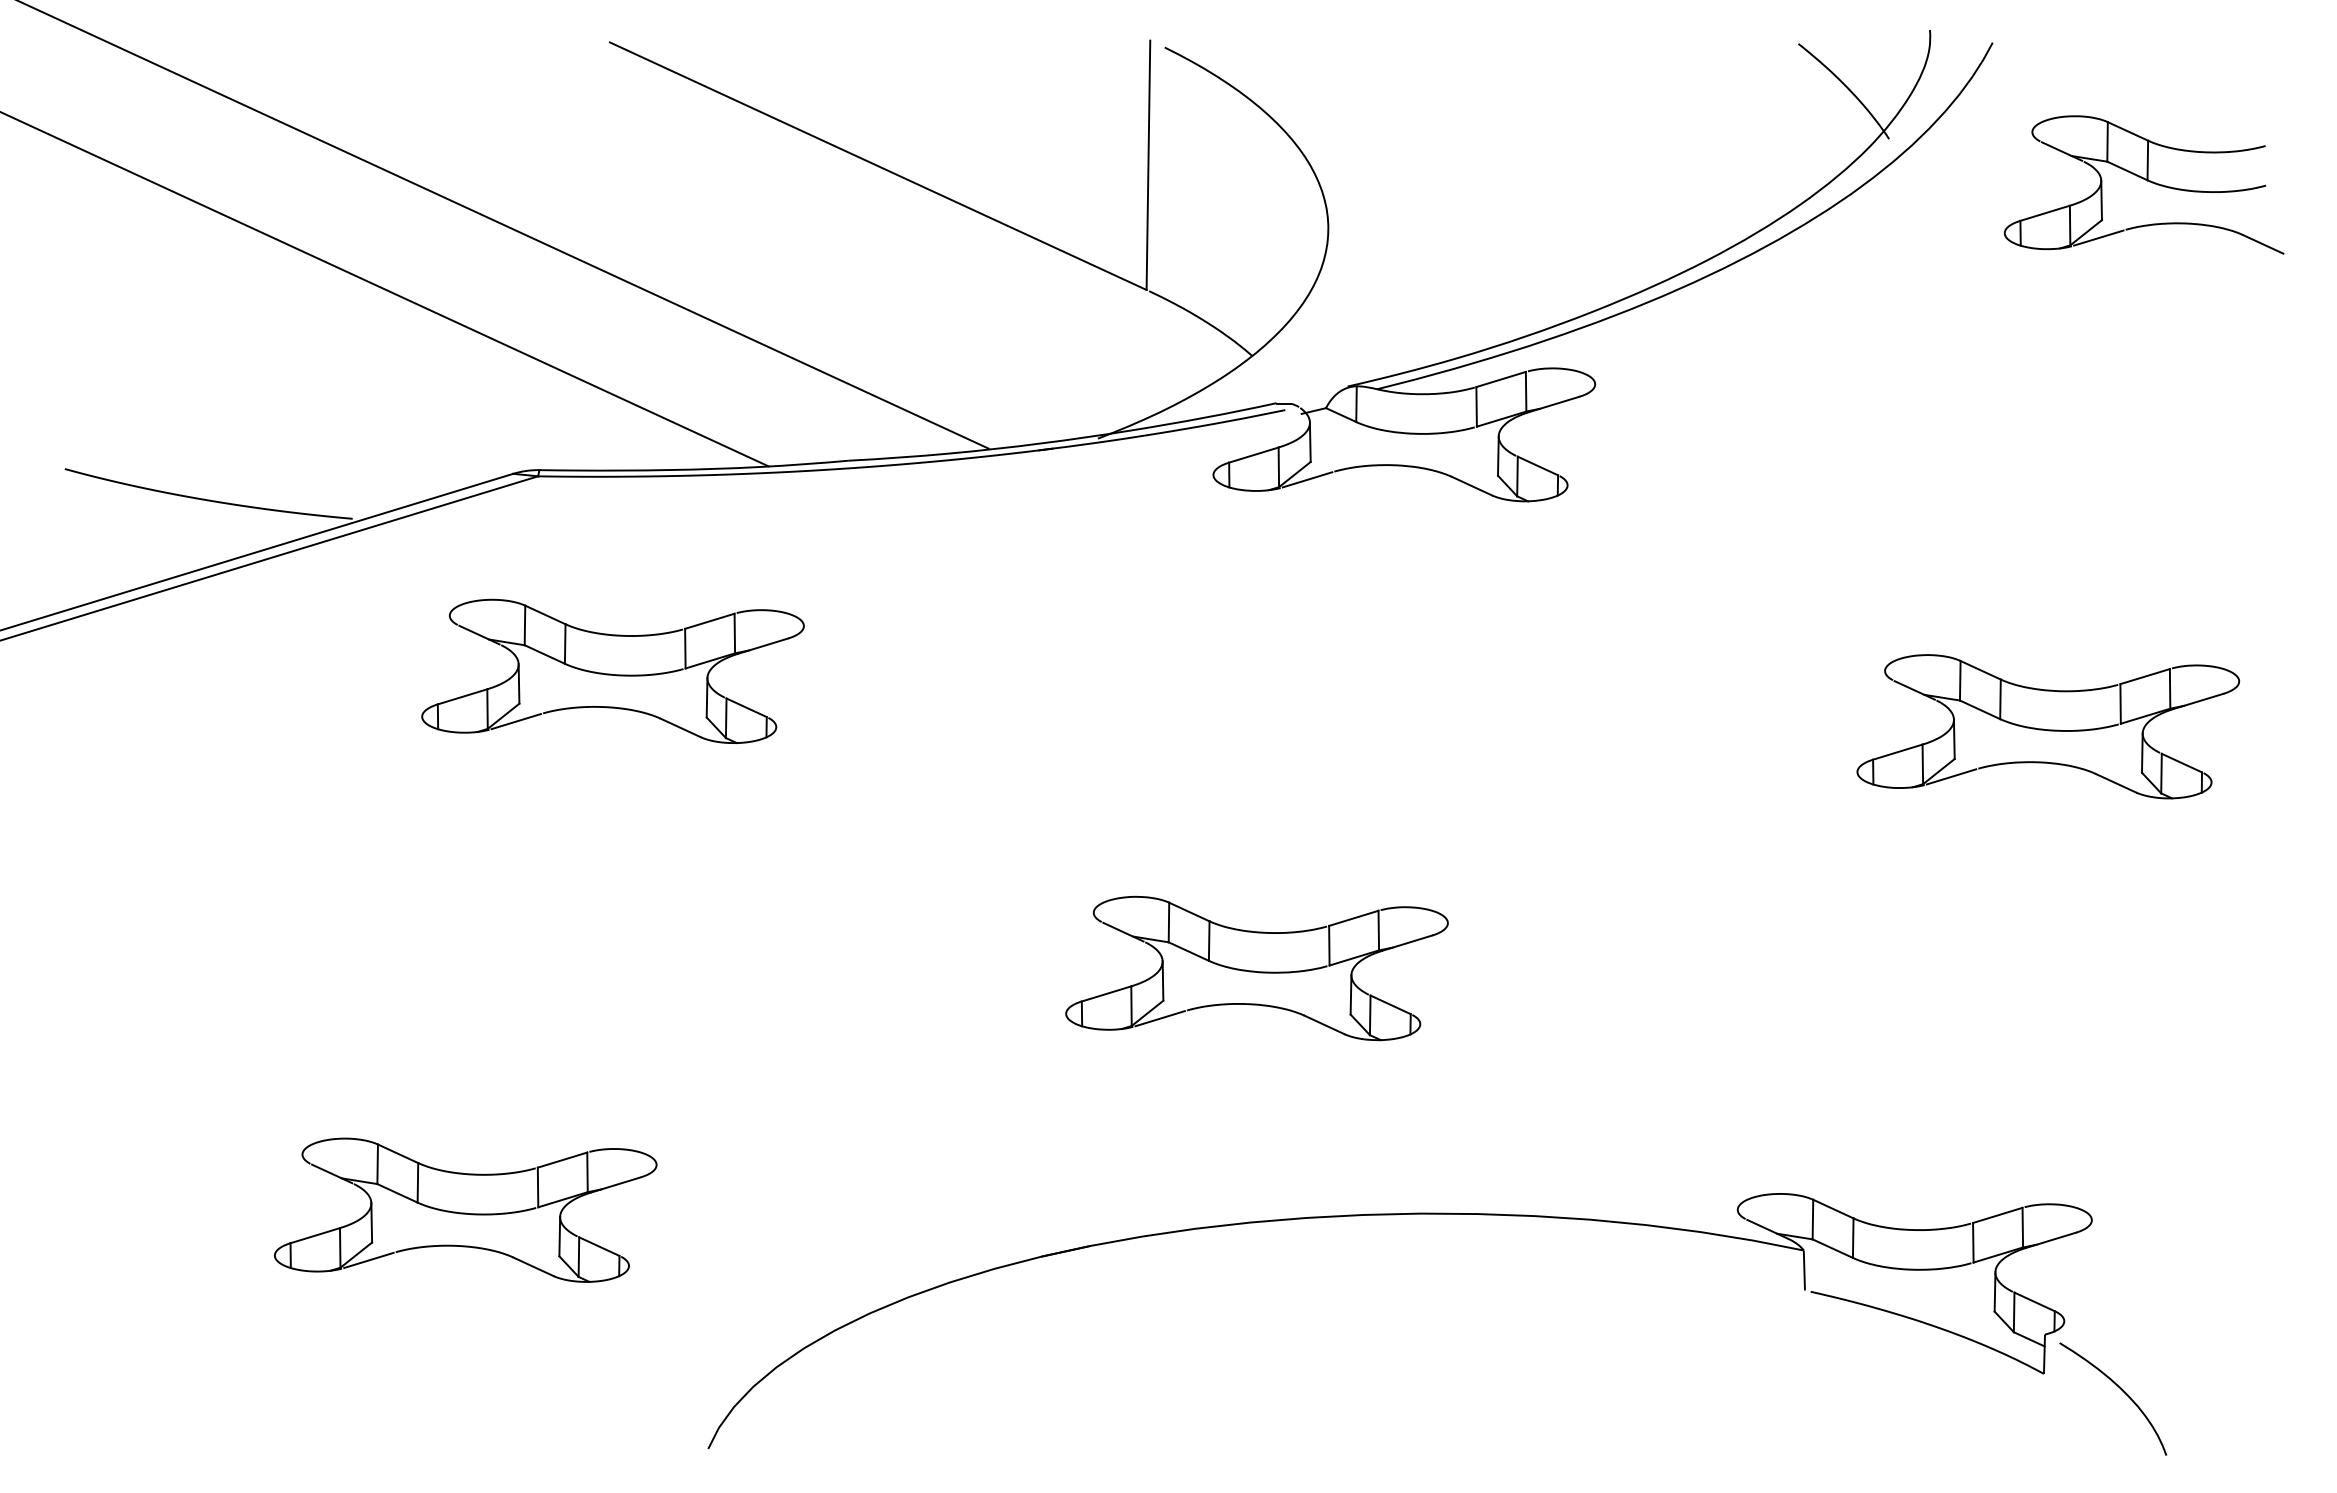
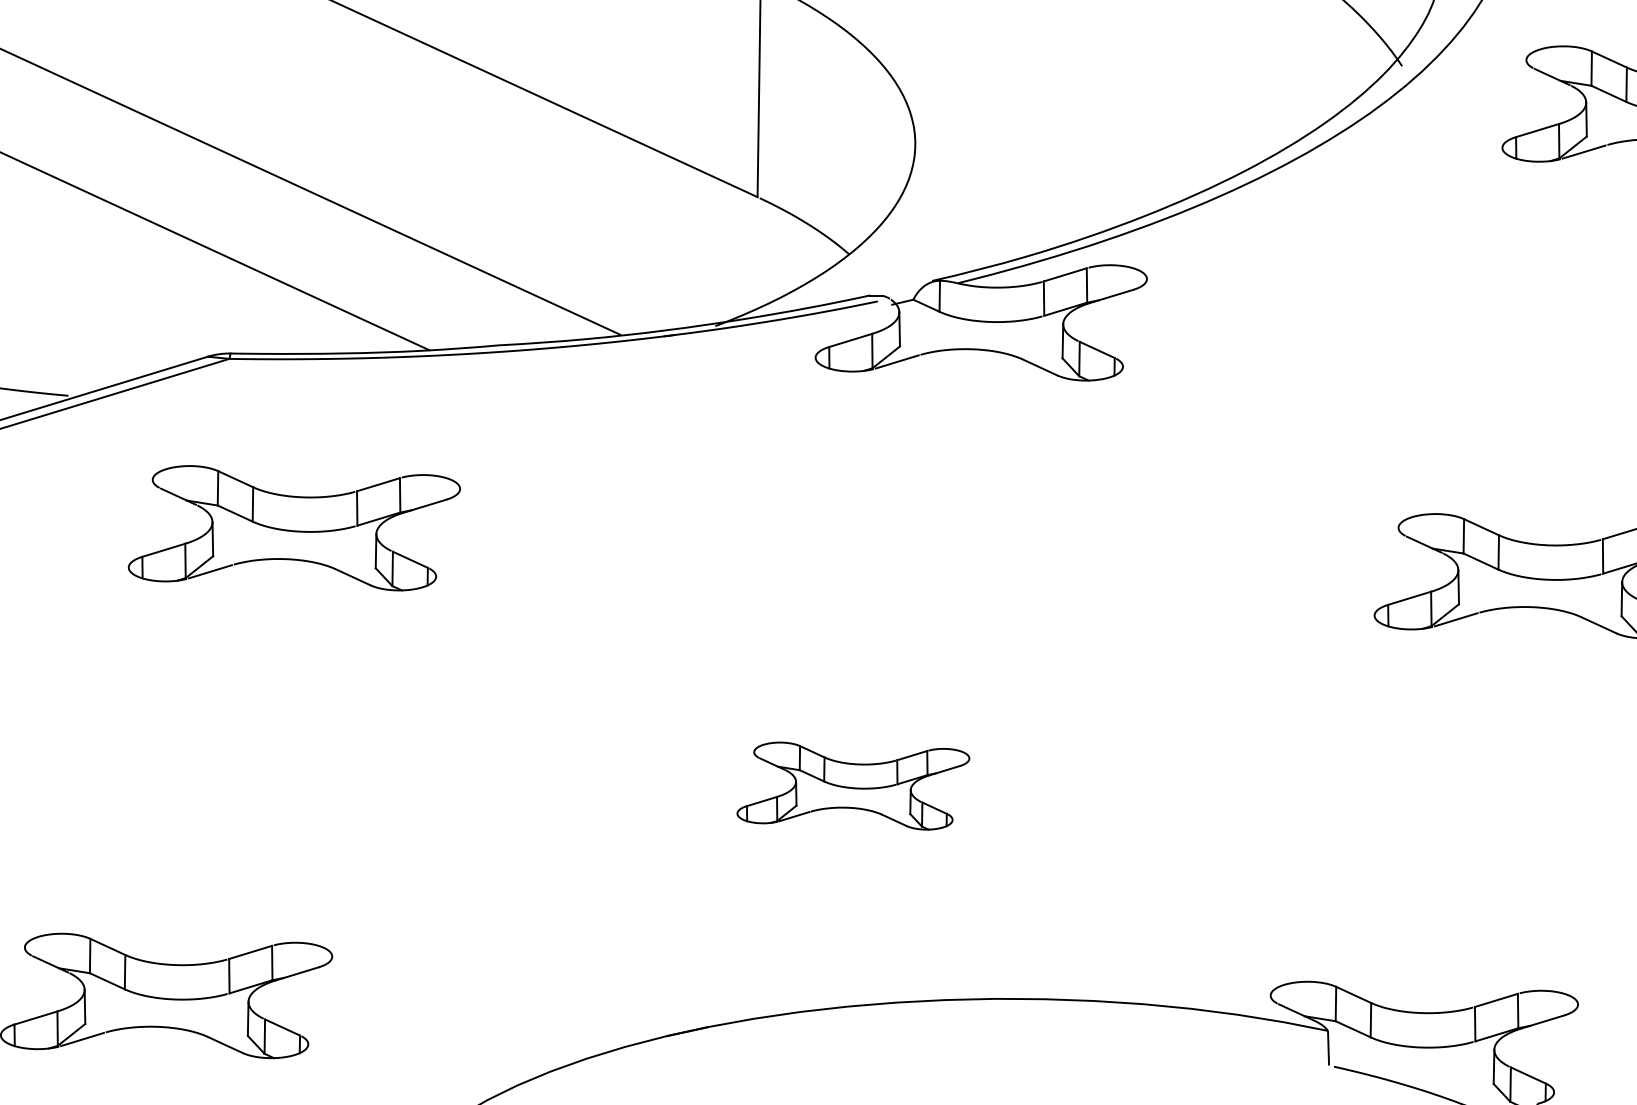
part: (1256, 968) -> (852, 786), size x0.7

